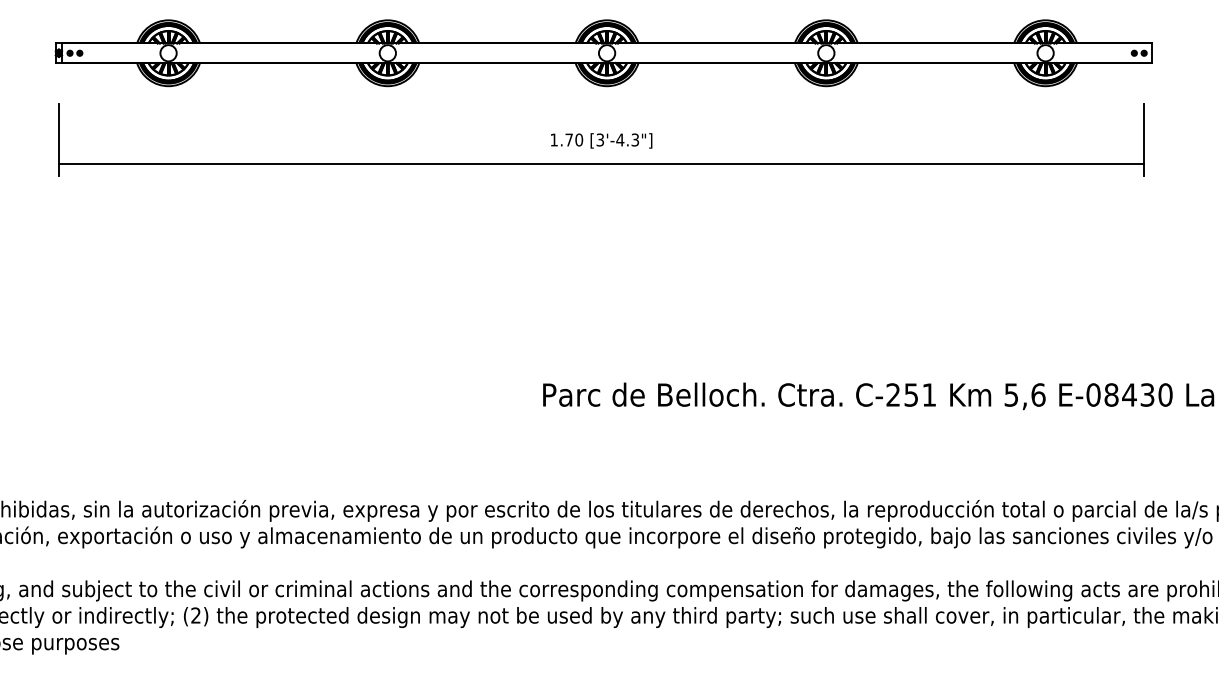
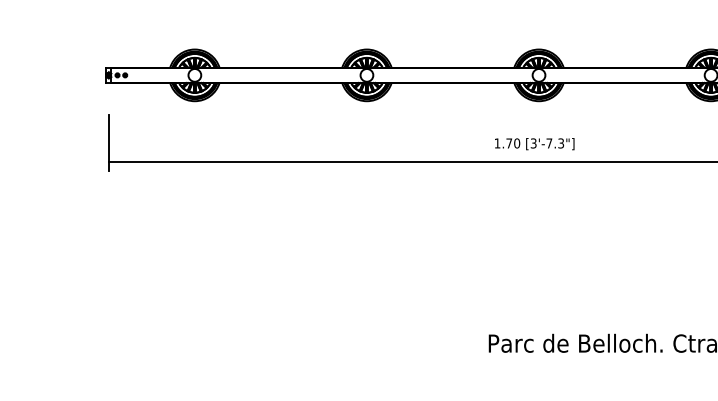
text: (620, 139) -> (549, 143), [3'-4.3"] -> [3'-7.3"]

